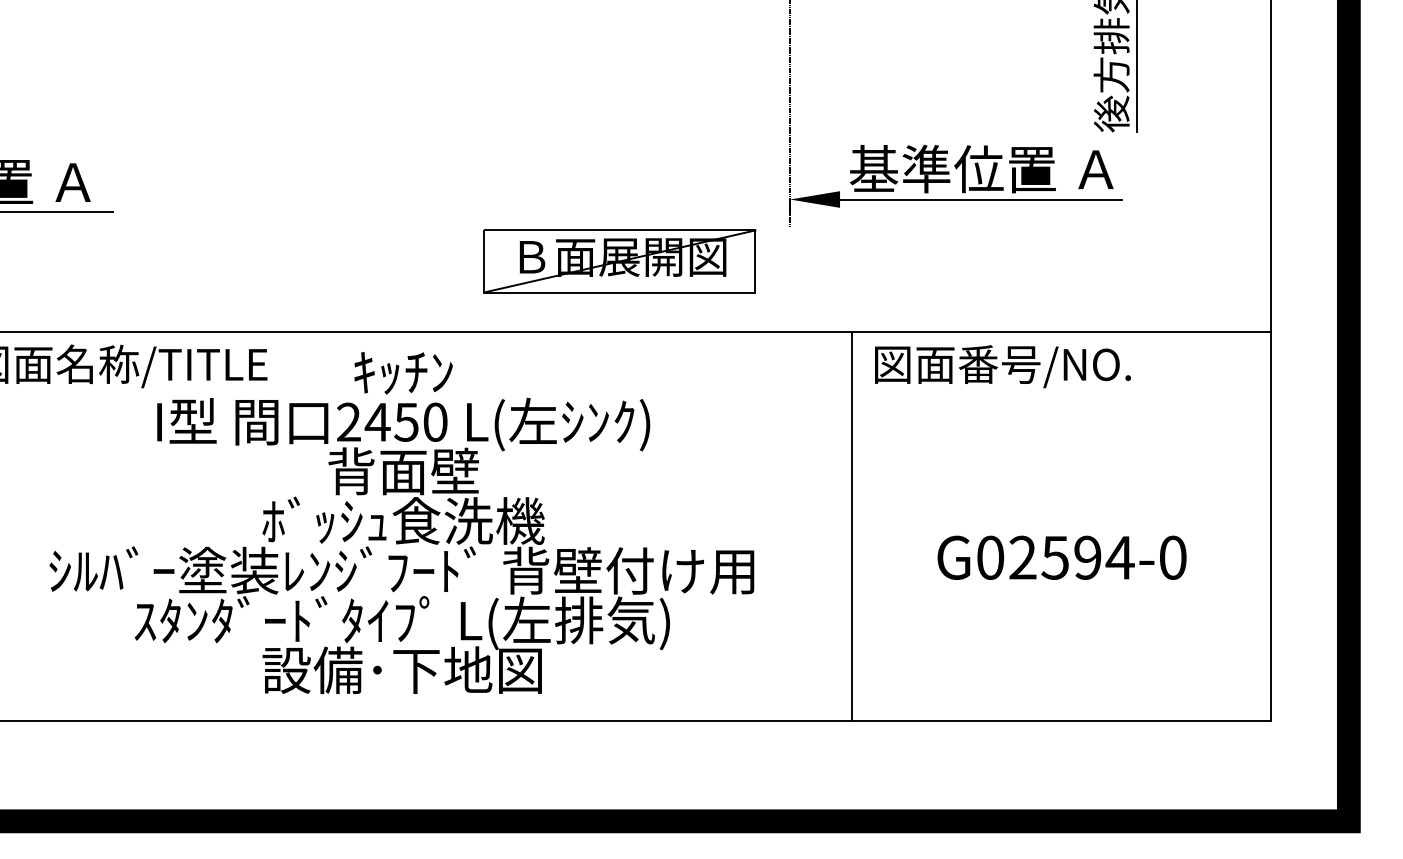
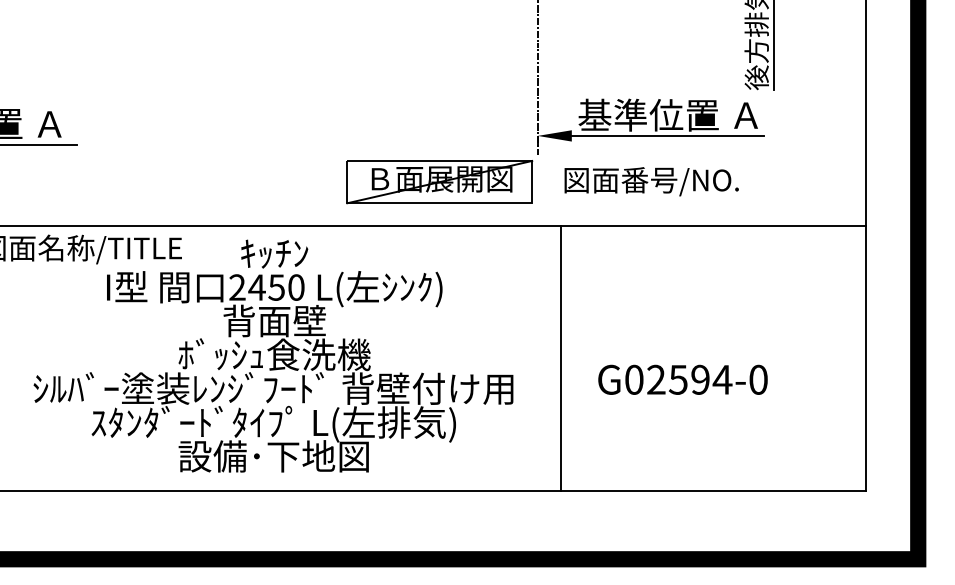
part: (619, 262) -> (439, 182), moved
text: (1002, 366) -> (651, 181), moved
line: (852, 526) -> (561, 358), moved
text: (1061, 557) -> (682, 379), moved

